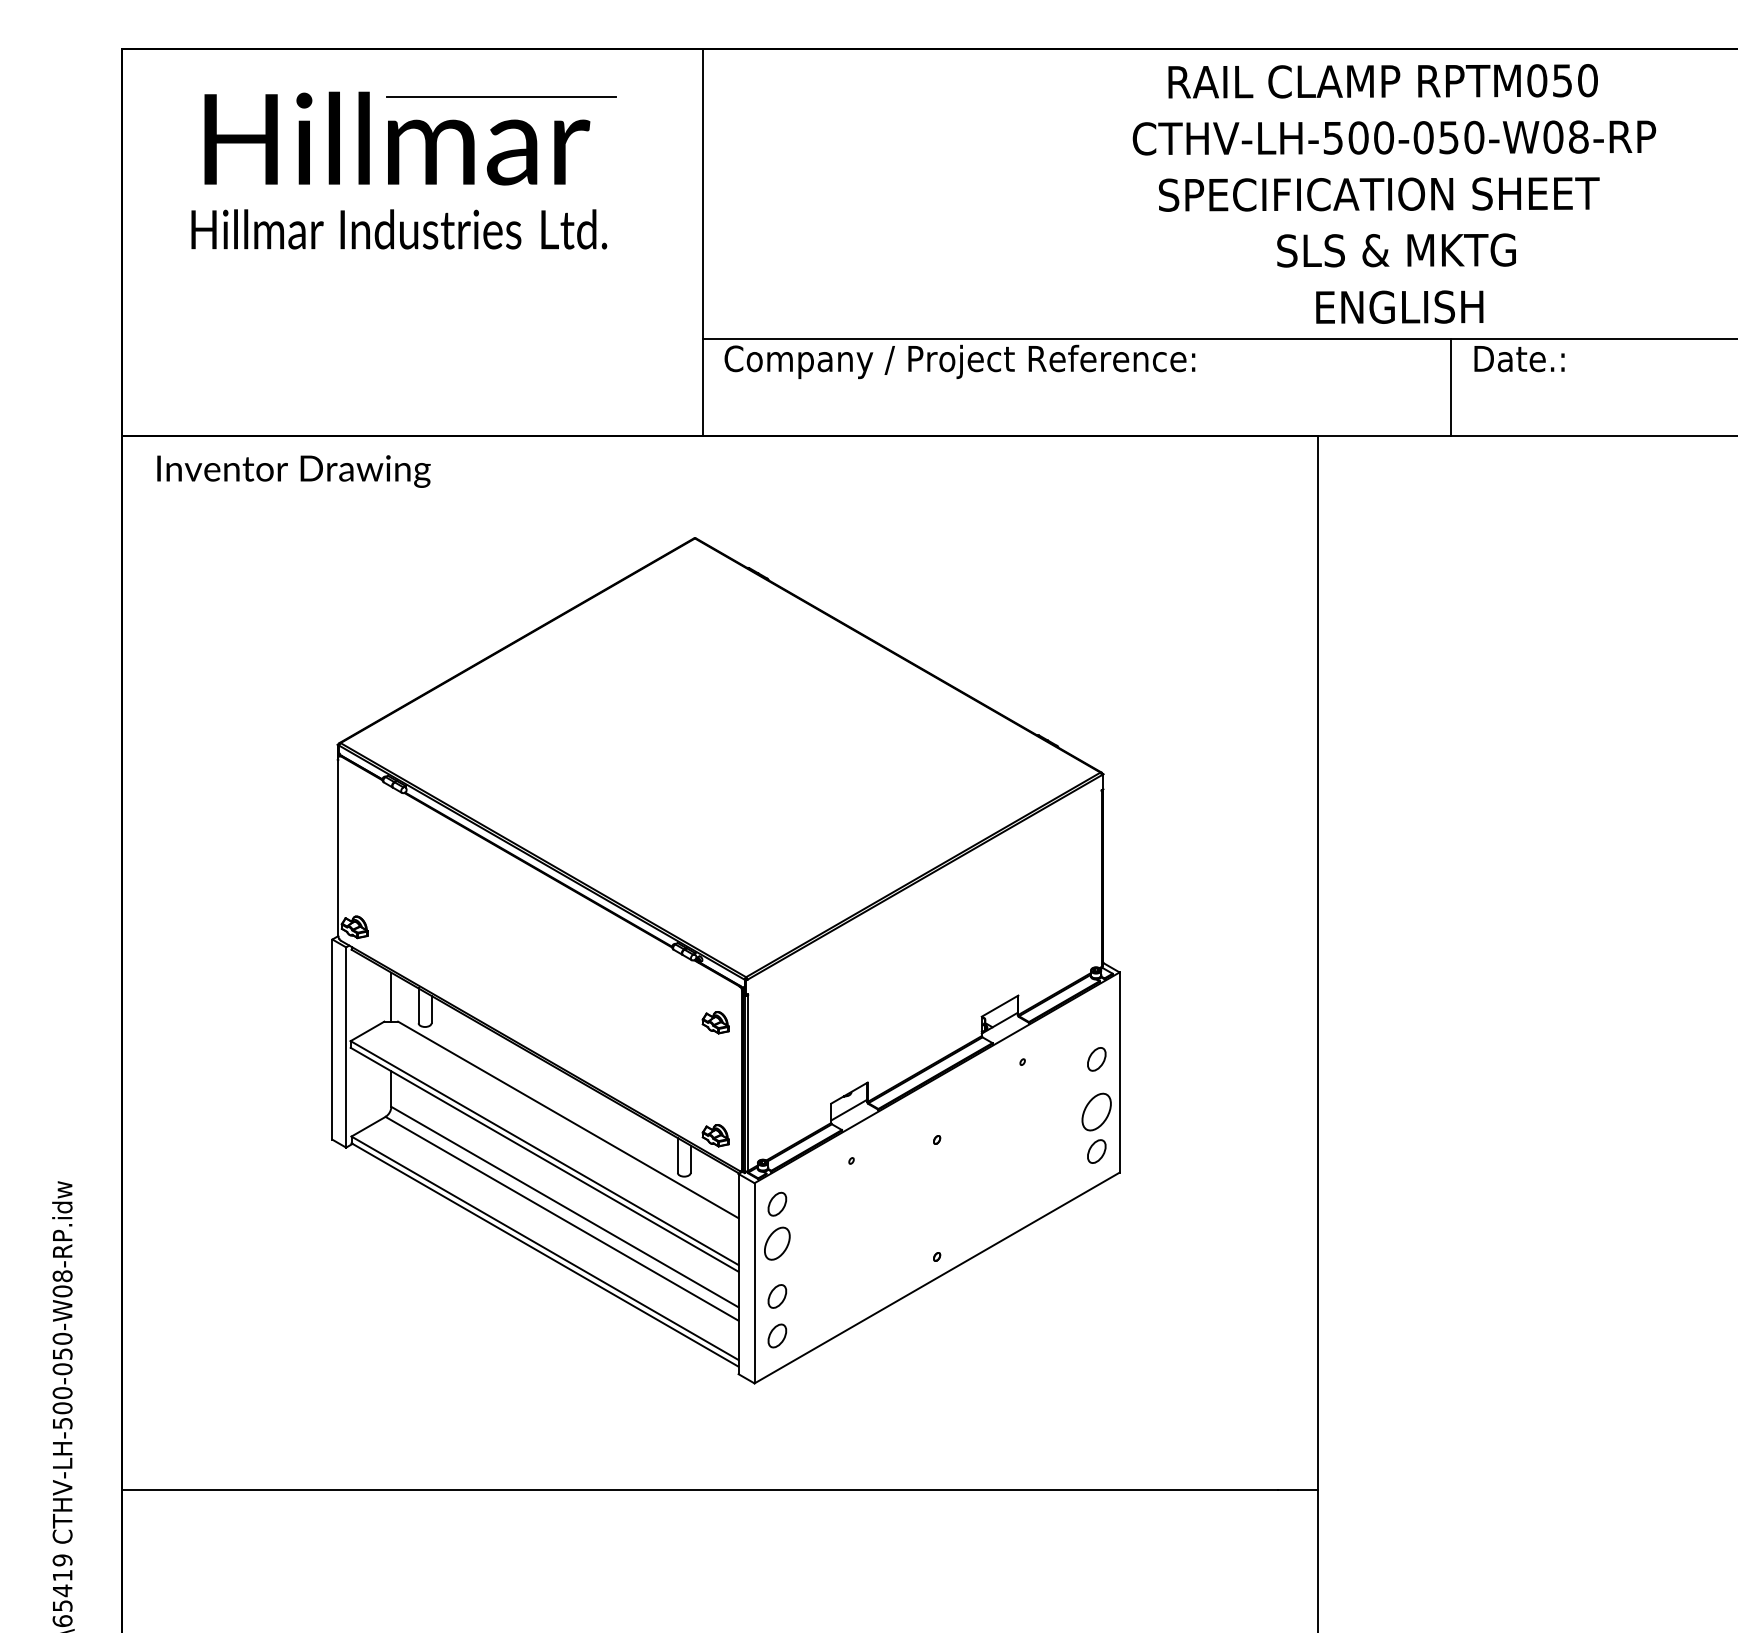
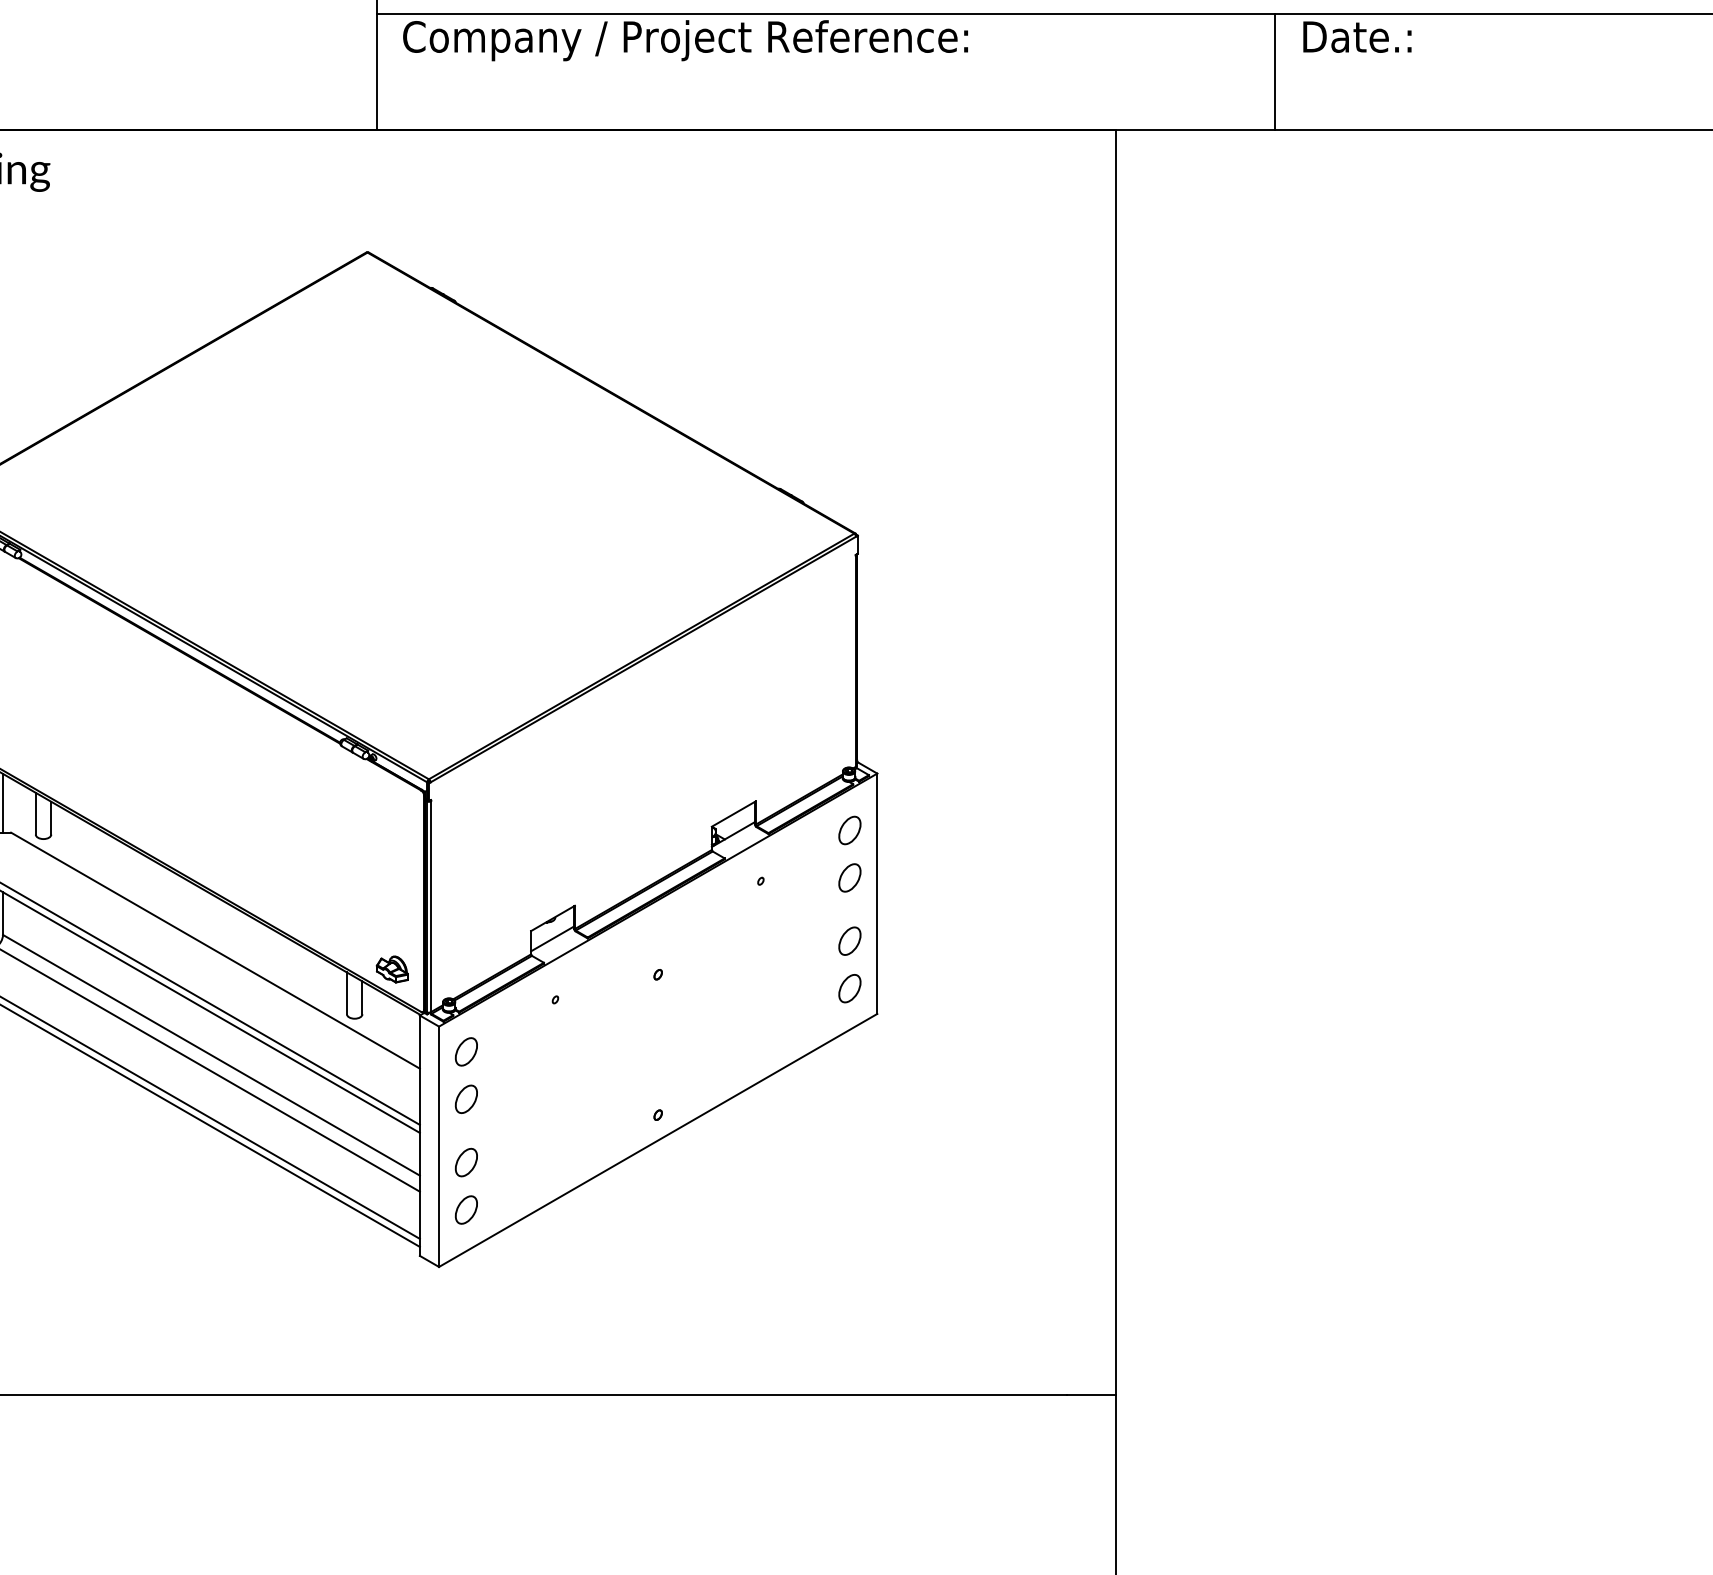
part: (1096, 1019) -> (849, 830), added
part: (715, 1022) -> (392, 833), removed
part: (1096, 1111) -> (849, 940), size x0.62
part: (777, 1243) -> (466, 1098), size x0.71

